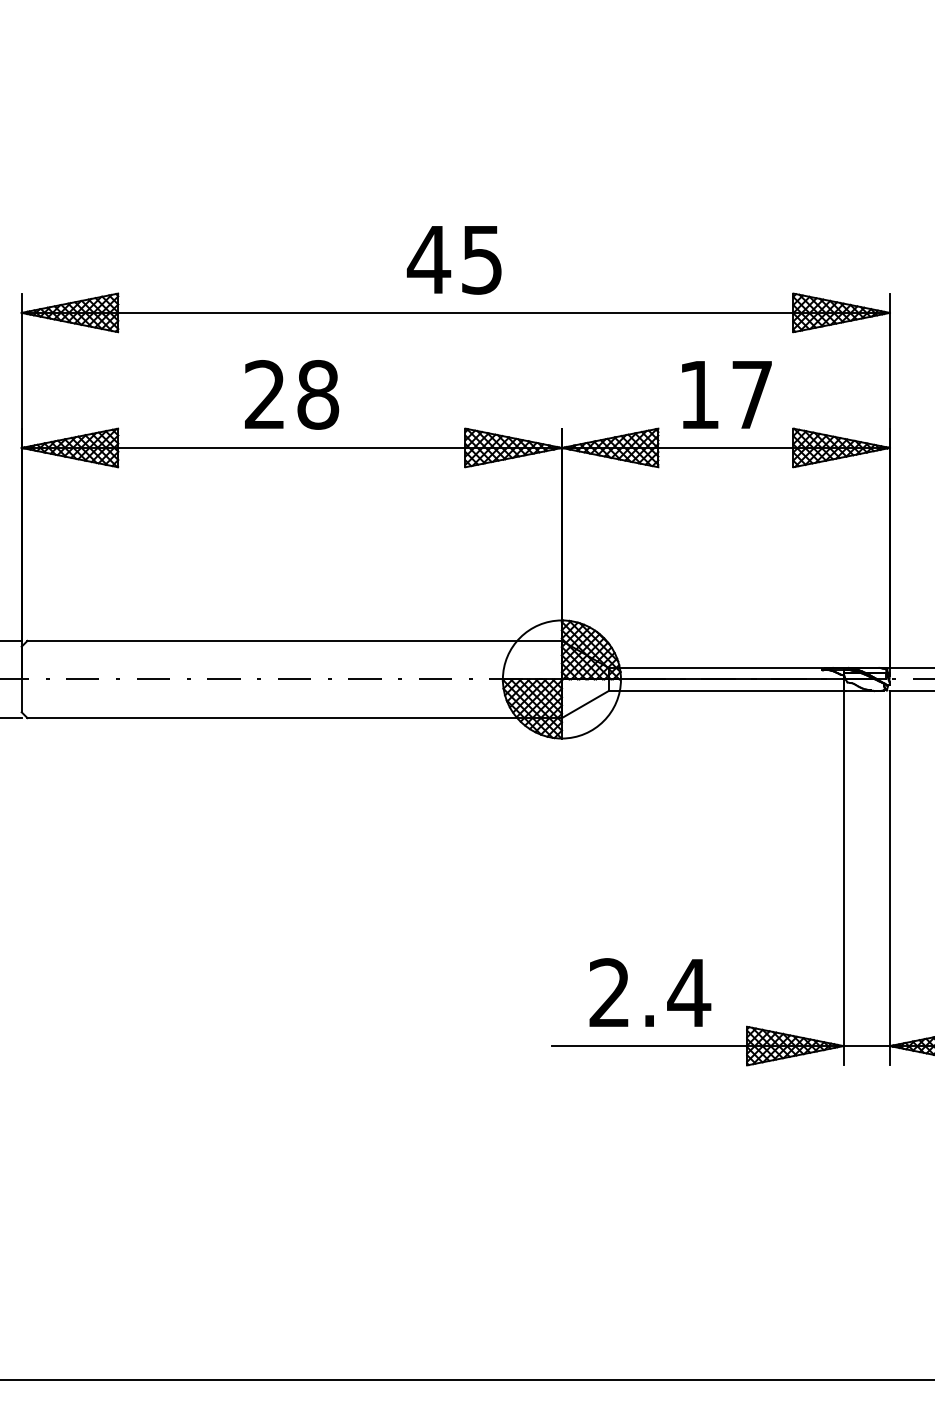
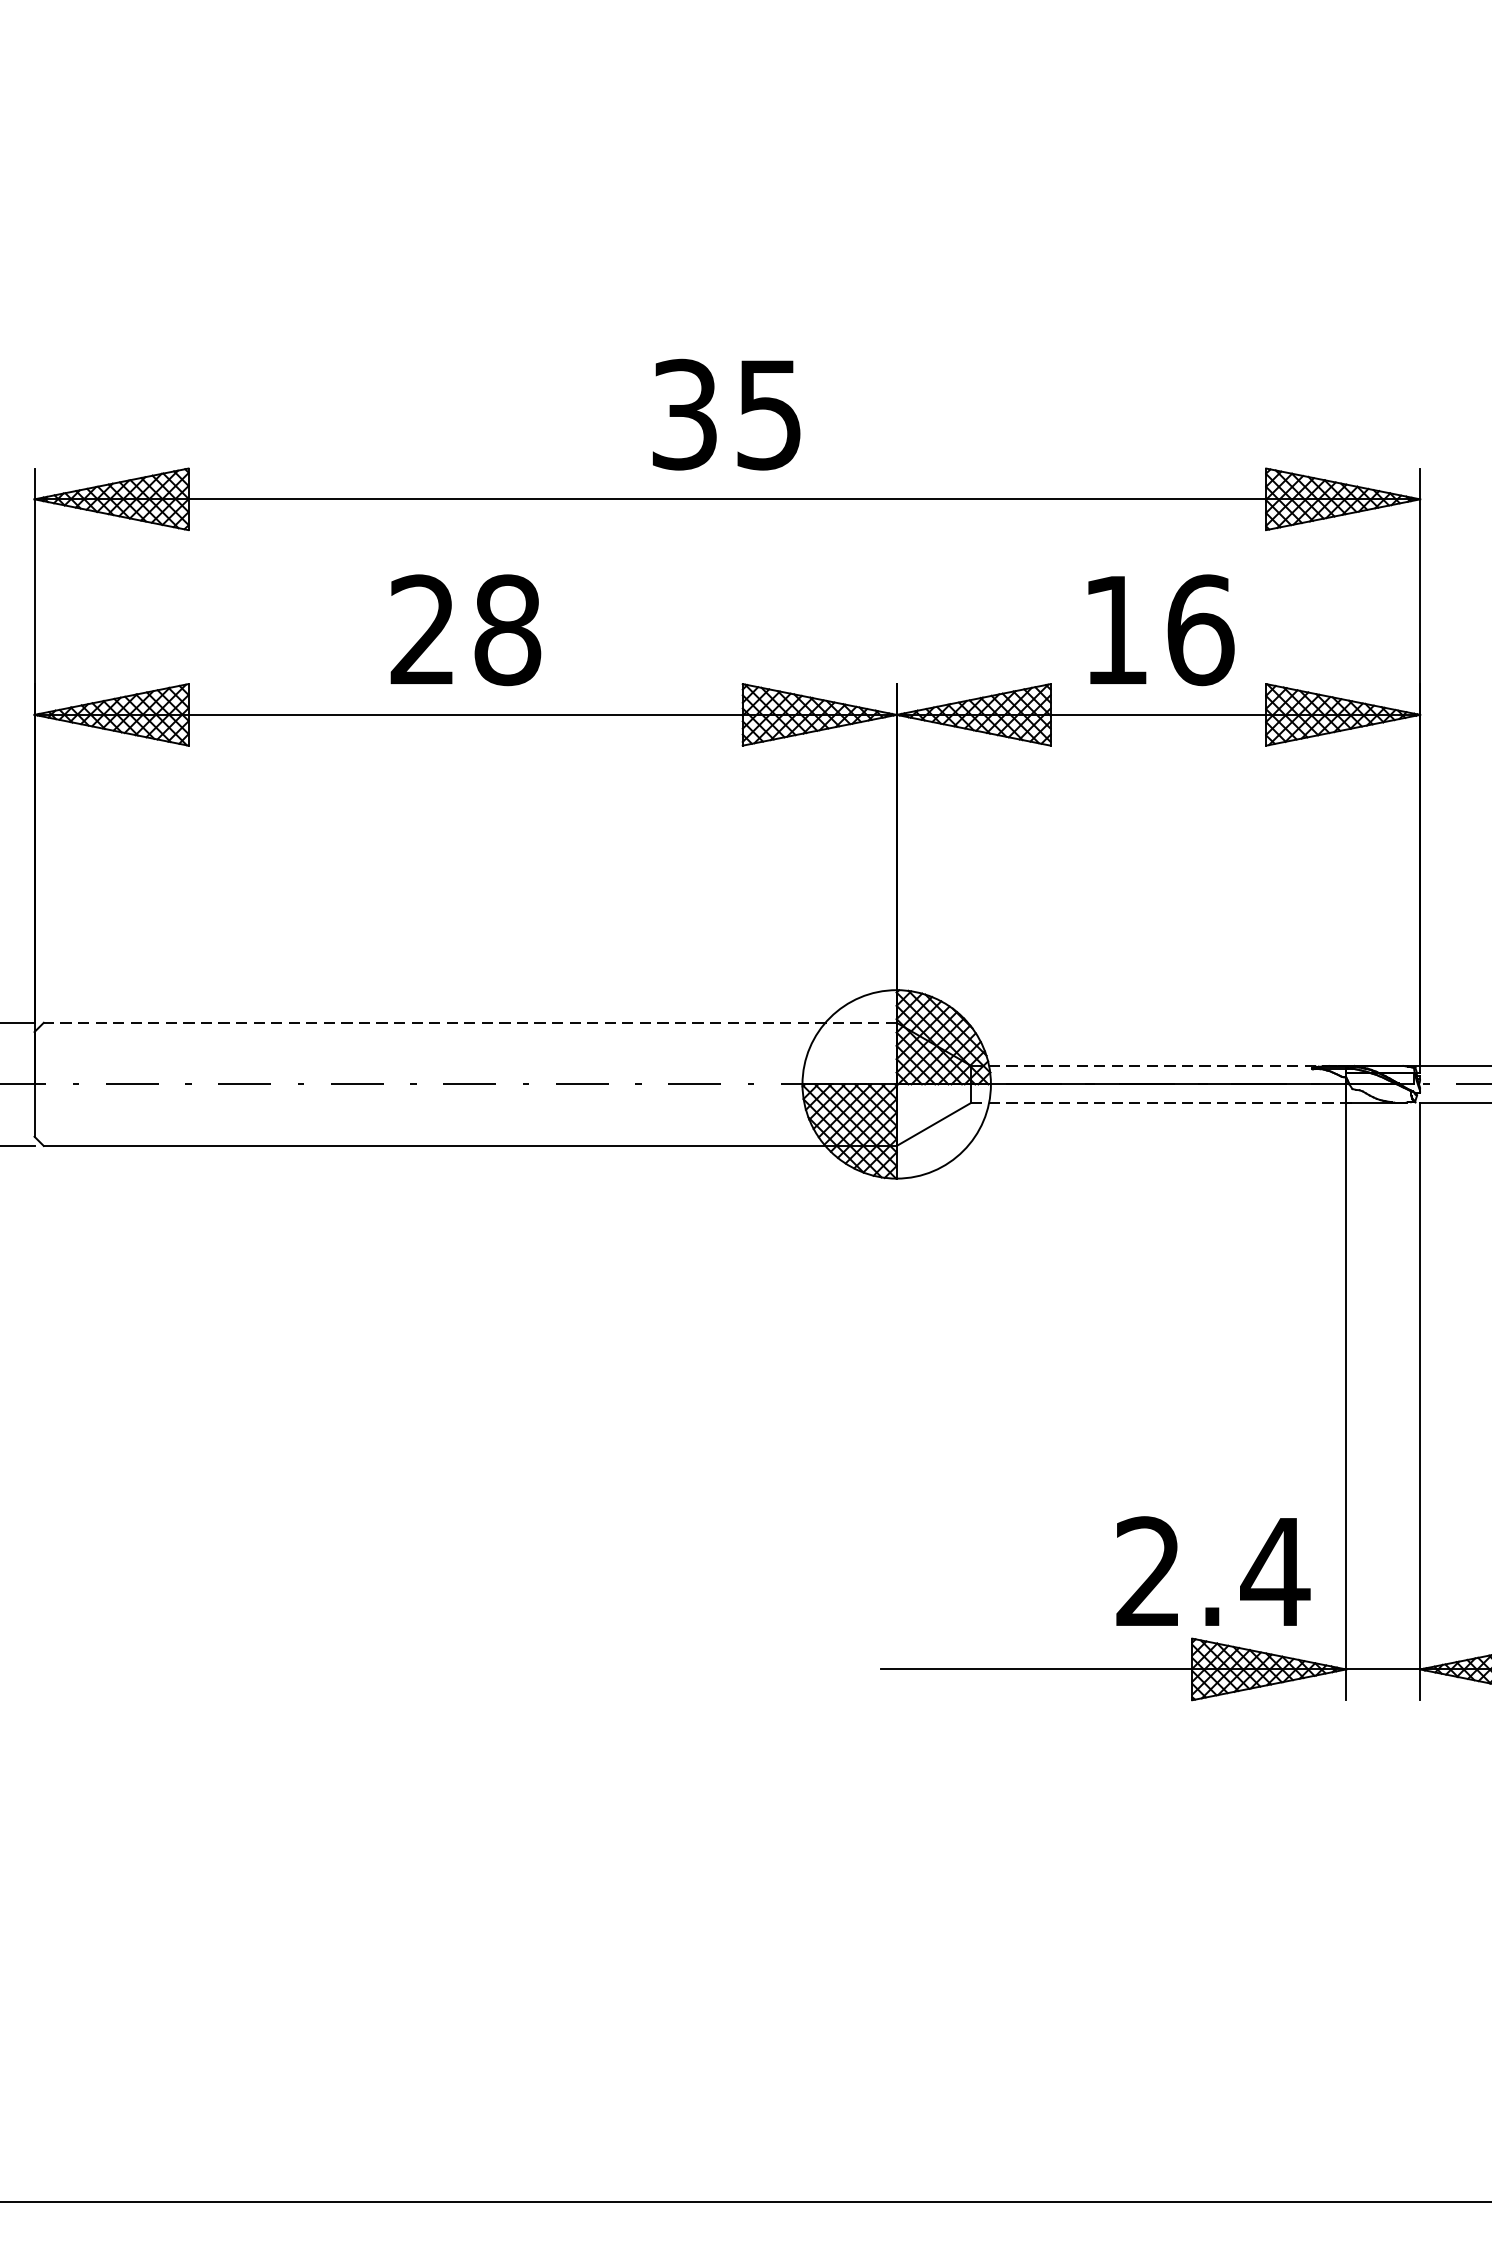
text: (428, 259) -> (683, 414), 45 -> 35
text: (752, 394) -> (1200, 629), 17 -> 16
line: (294, 640) -> (469, 1022), solid -> dashed
line: (726, 667) -> (1159, 1065), solid -> dashed
line: (726, 691) -> (1159, 1103), solid -> dashed
text: (650, 992) -> (1213, 1571), moved

